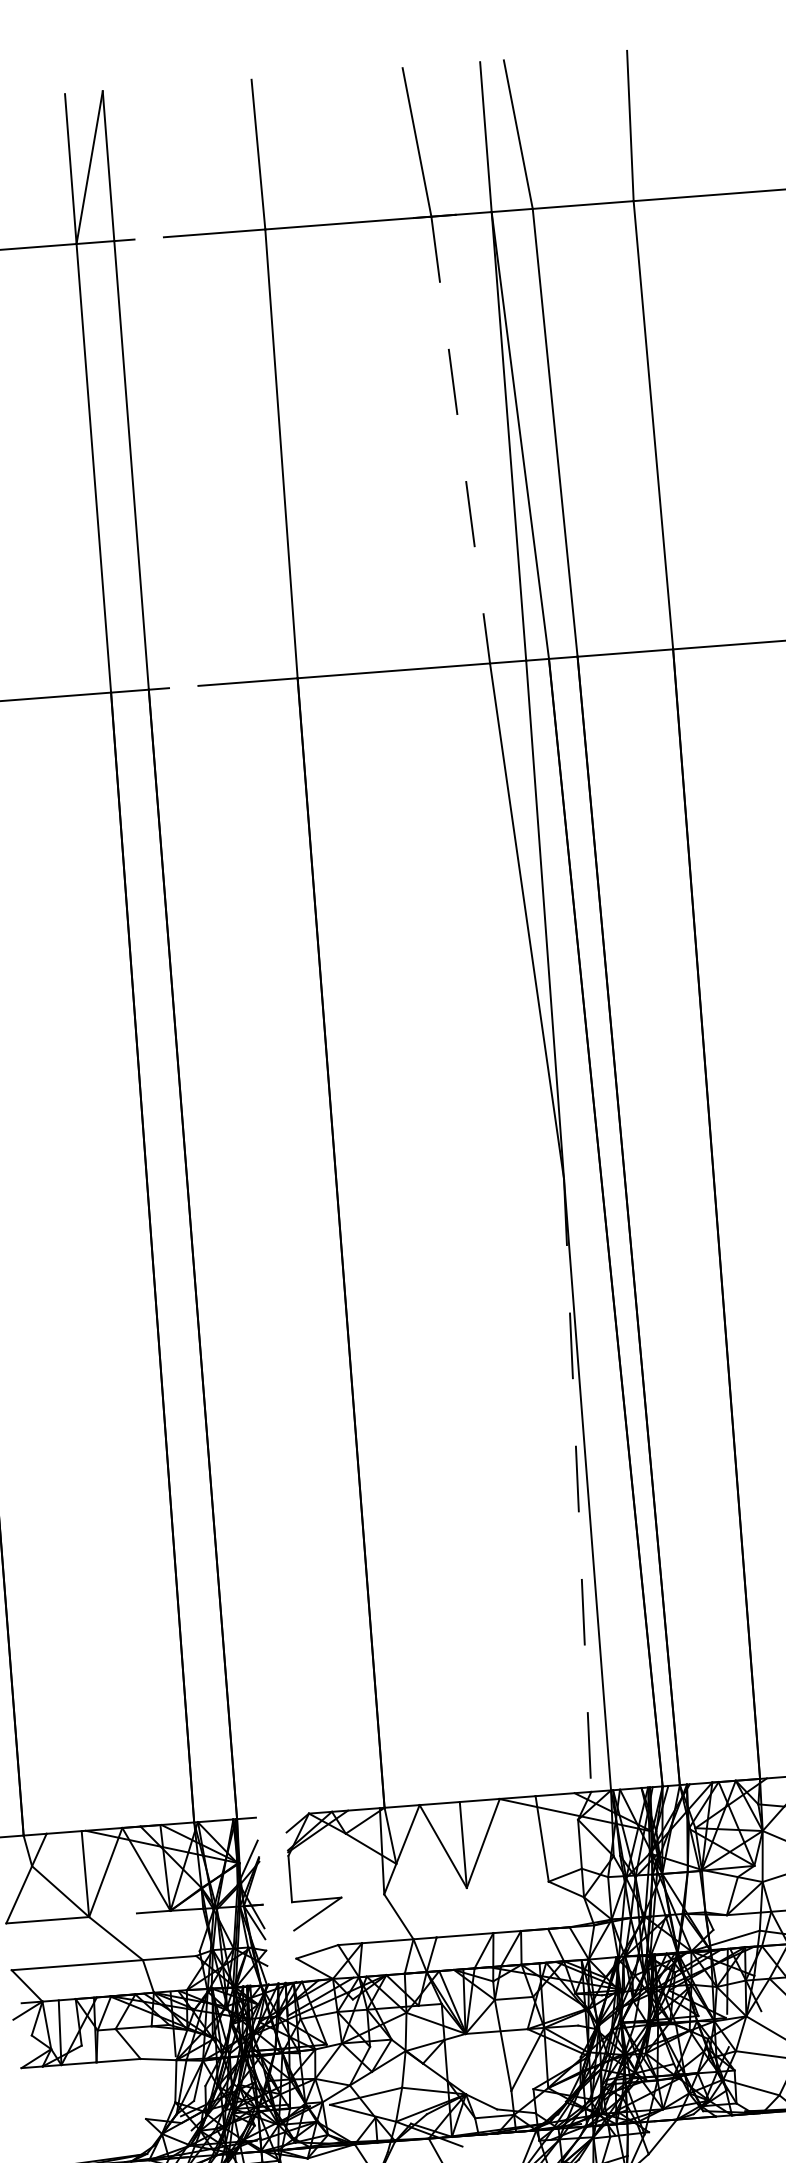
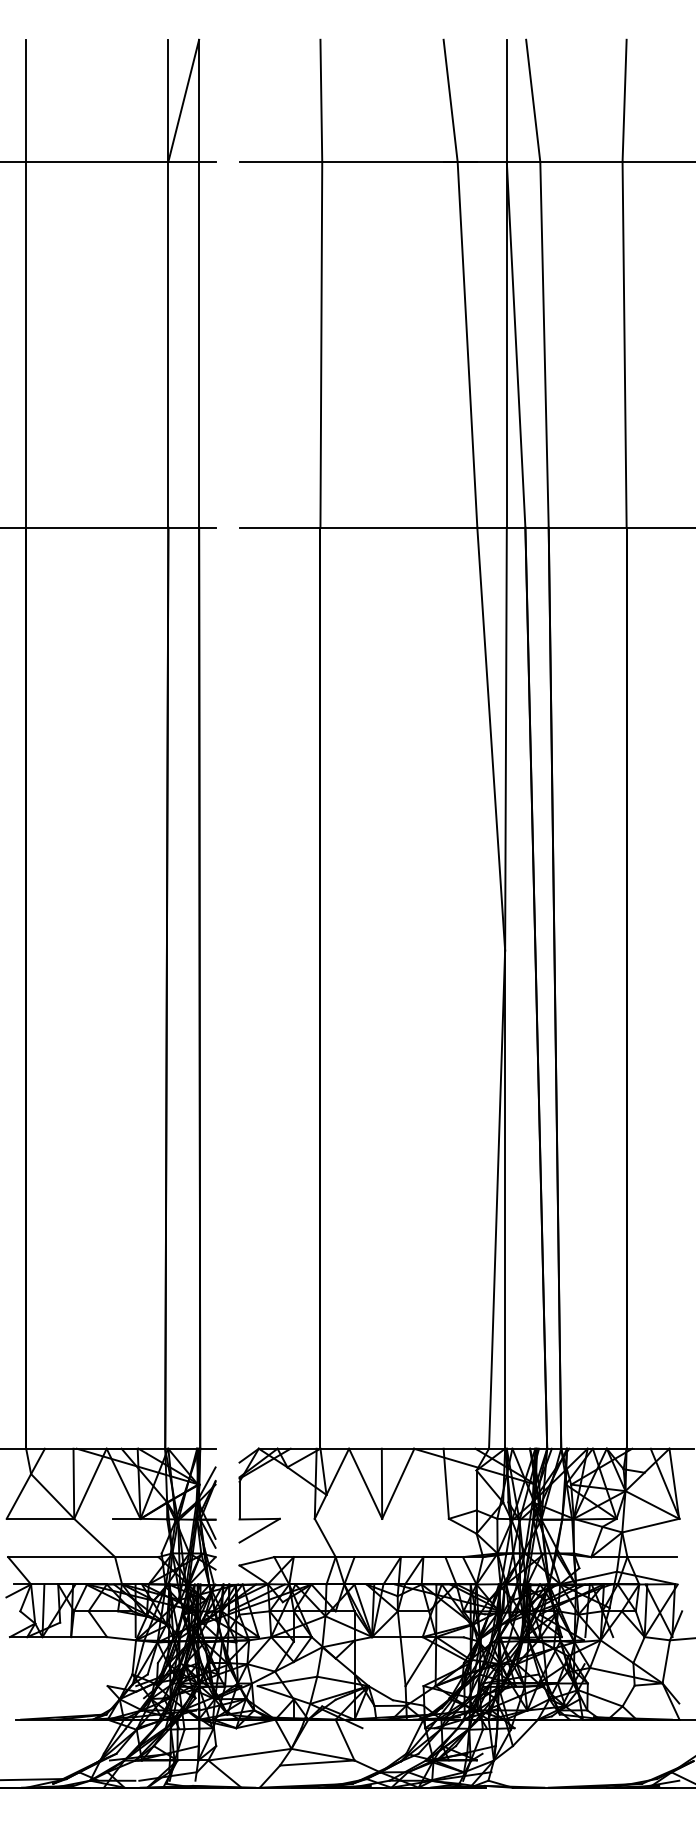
line: (460, 440) -> (467, 345), dashed -> solid
line: (578, 1486) -> (497, 1200), dashed -> solid

